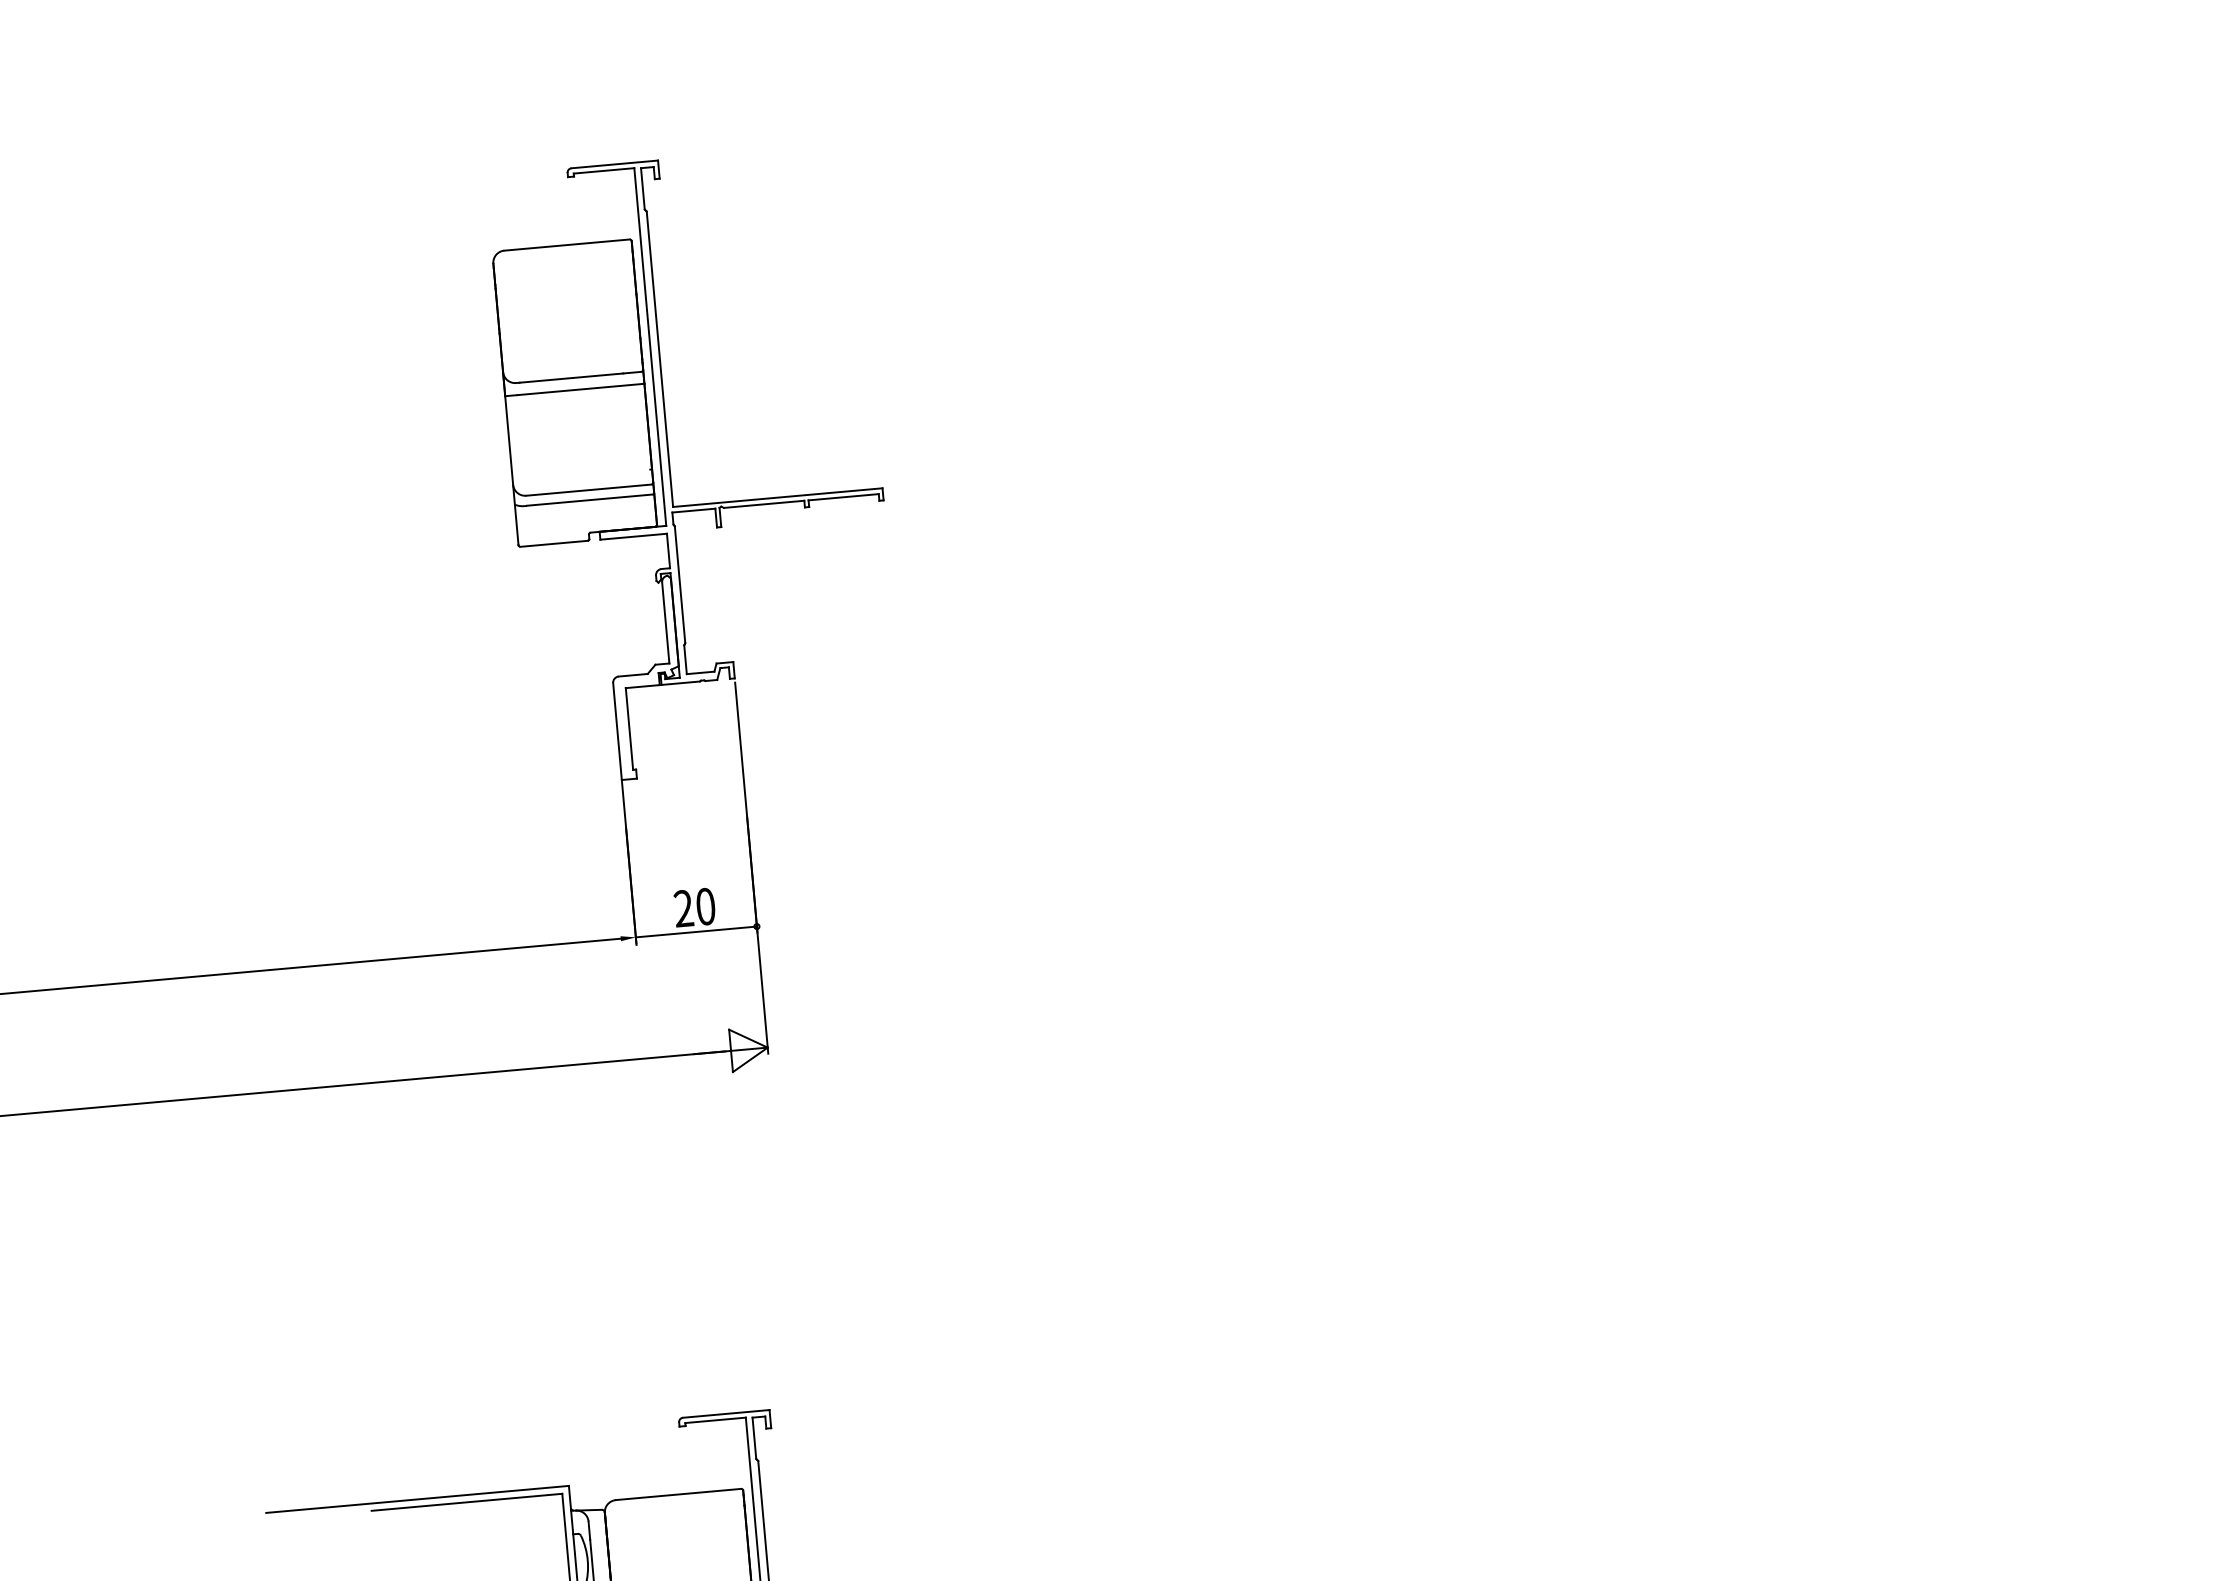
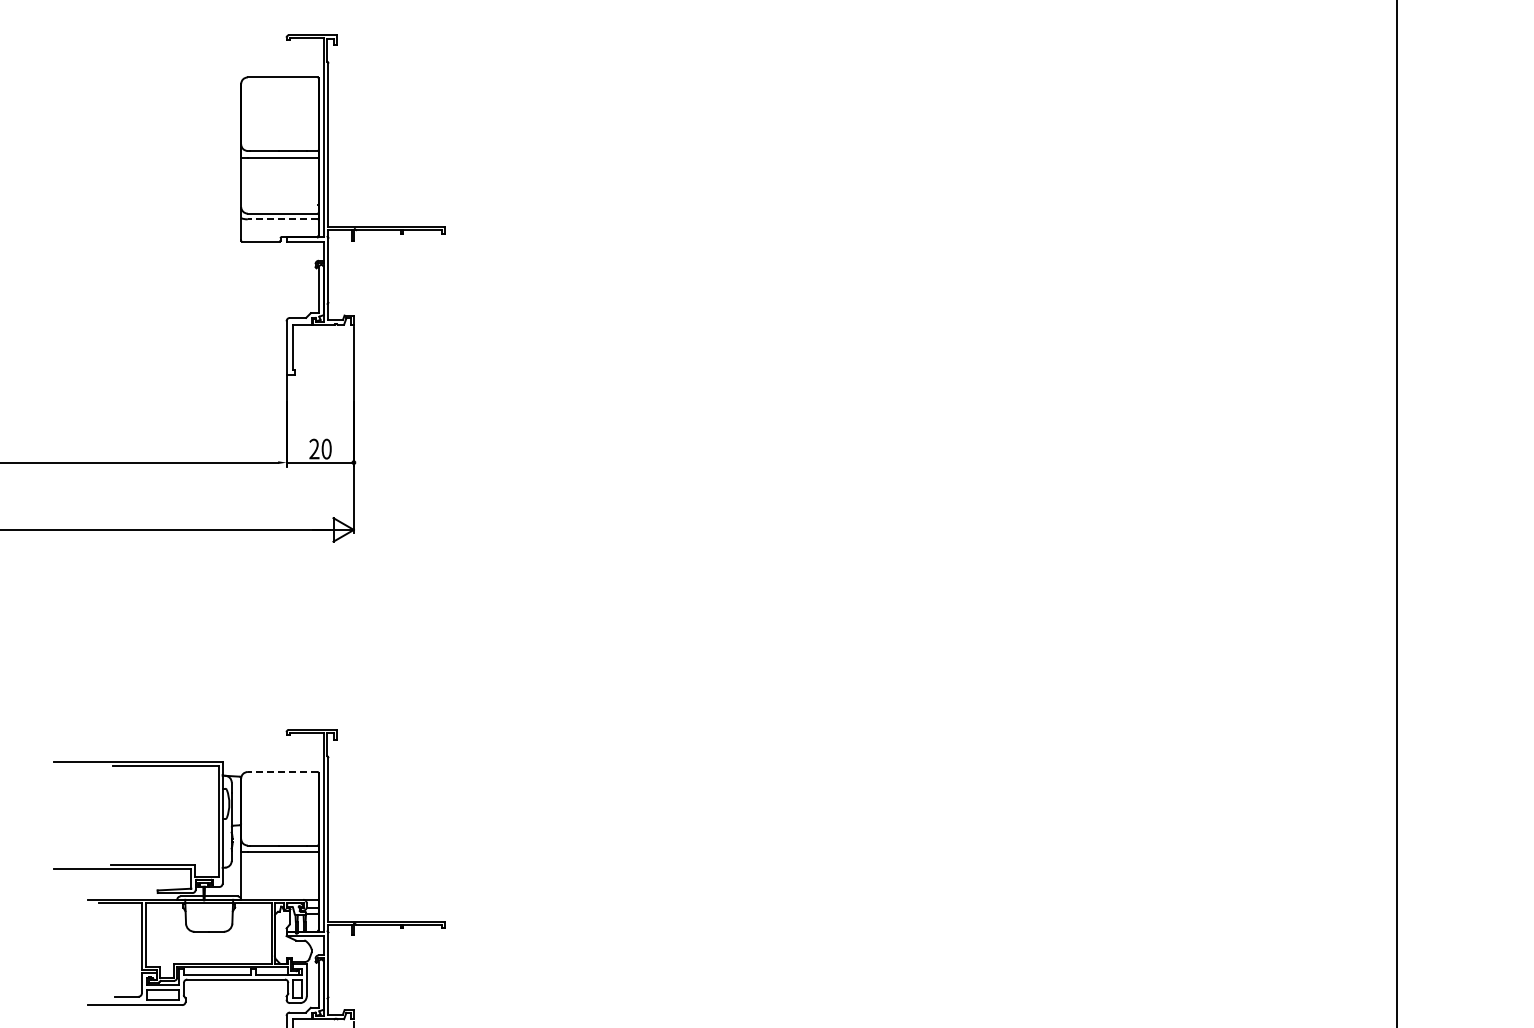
line: (589, 500) -> (282, 219), solid -> dashed
line: (678, 1493) -> (282, 771), solid -> dashed

